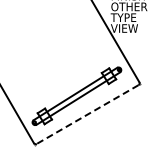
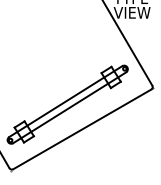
line: (87, 114) -> (82, 129), dashed -> solid

